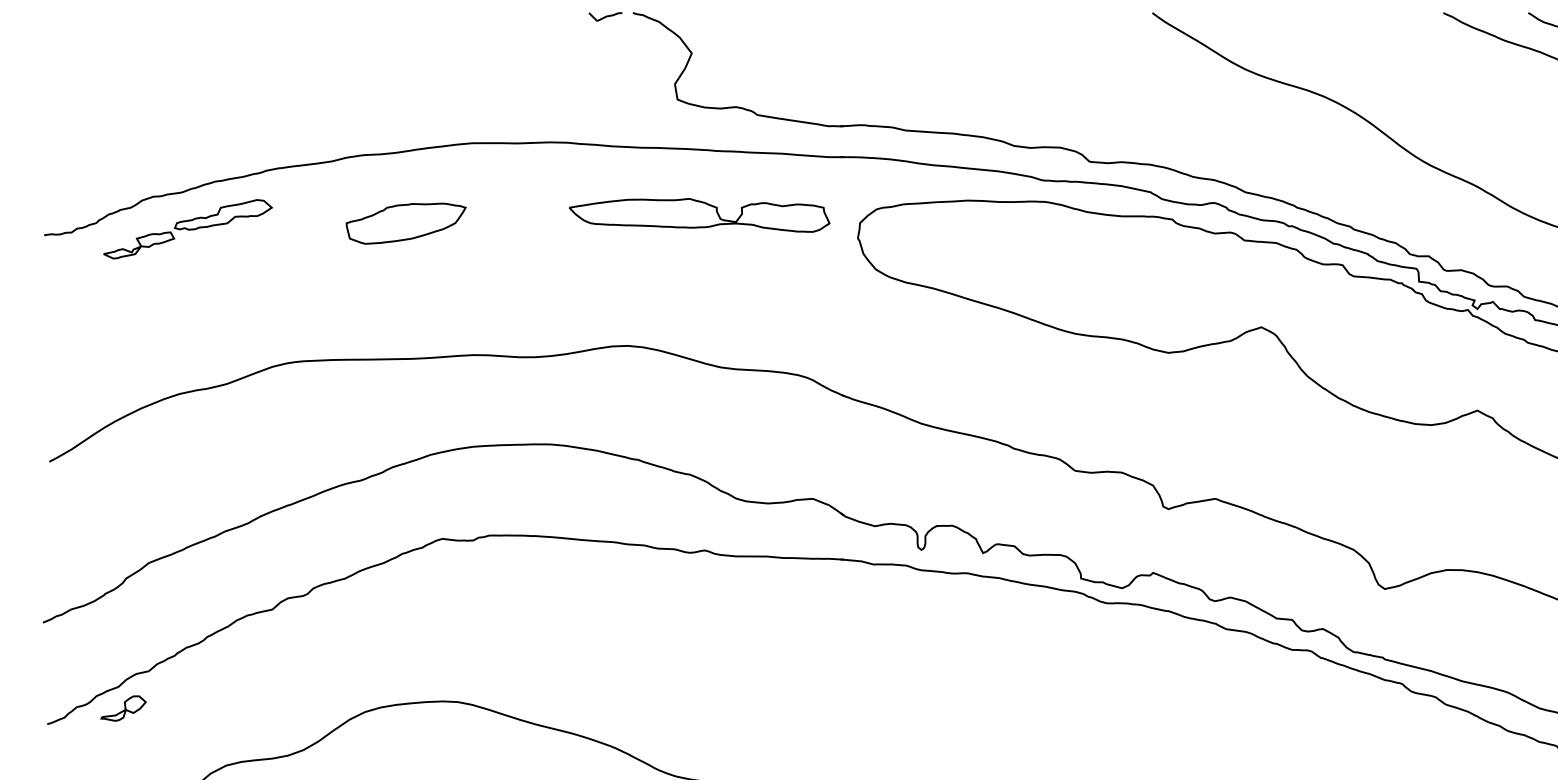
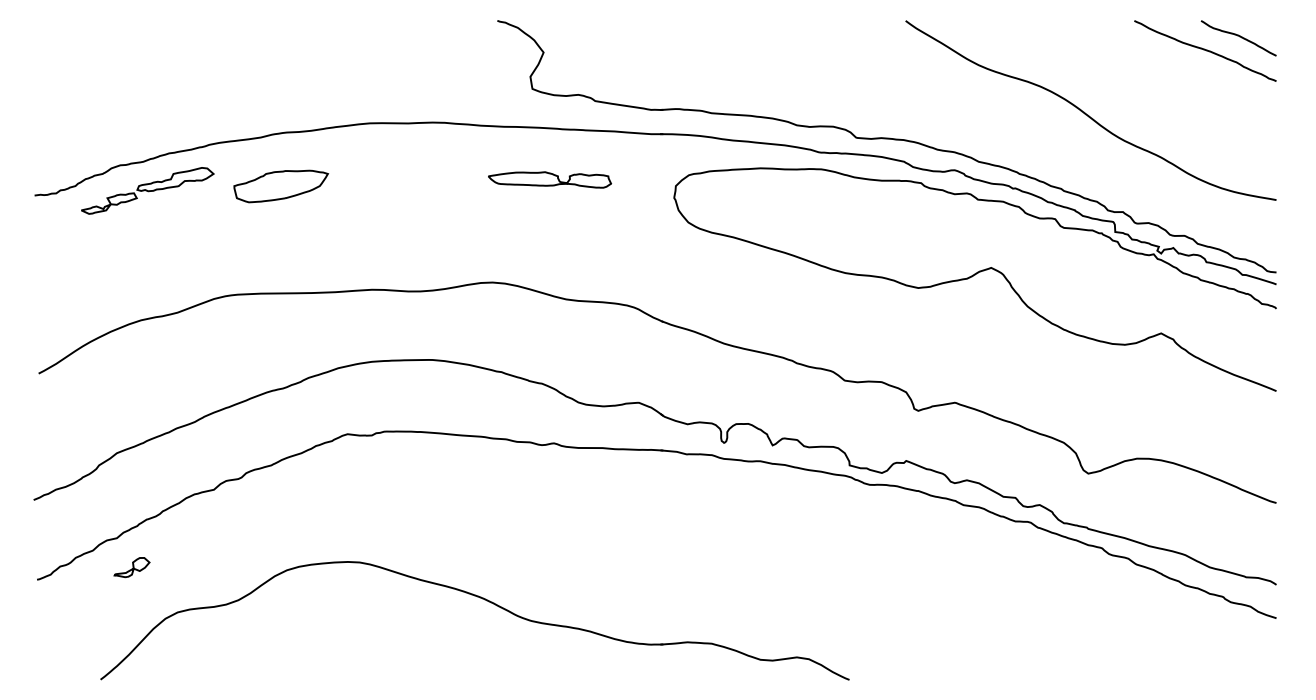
curve: (605, 16) -> (475, 23), removed
part: (699, 214) -> (549, 179), size x0.6
part: (406, 223) -> (281, 186), moved
part: (122, 708) -> (131, 567), moved

